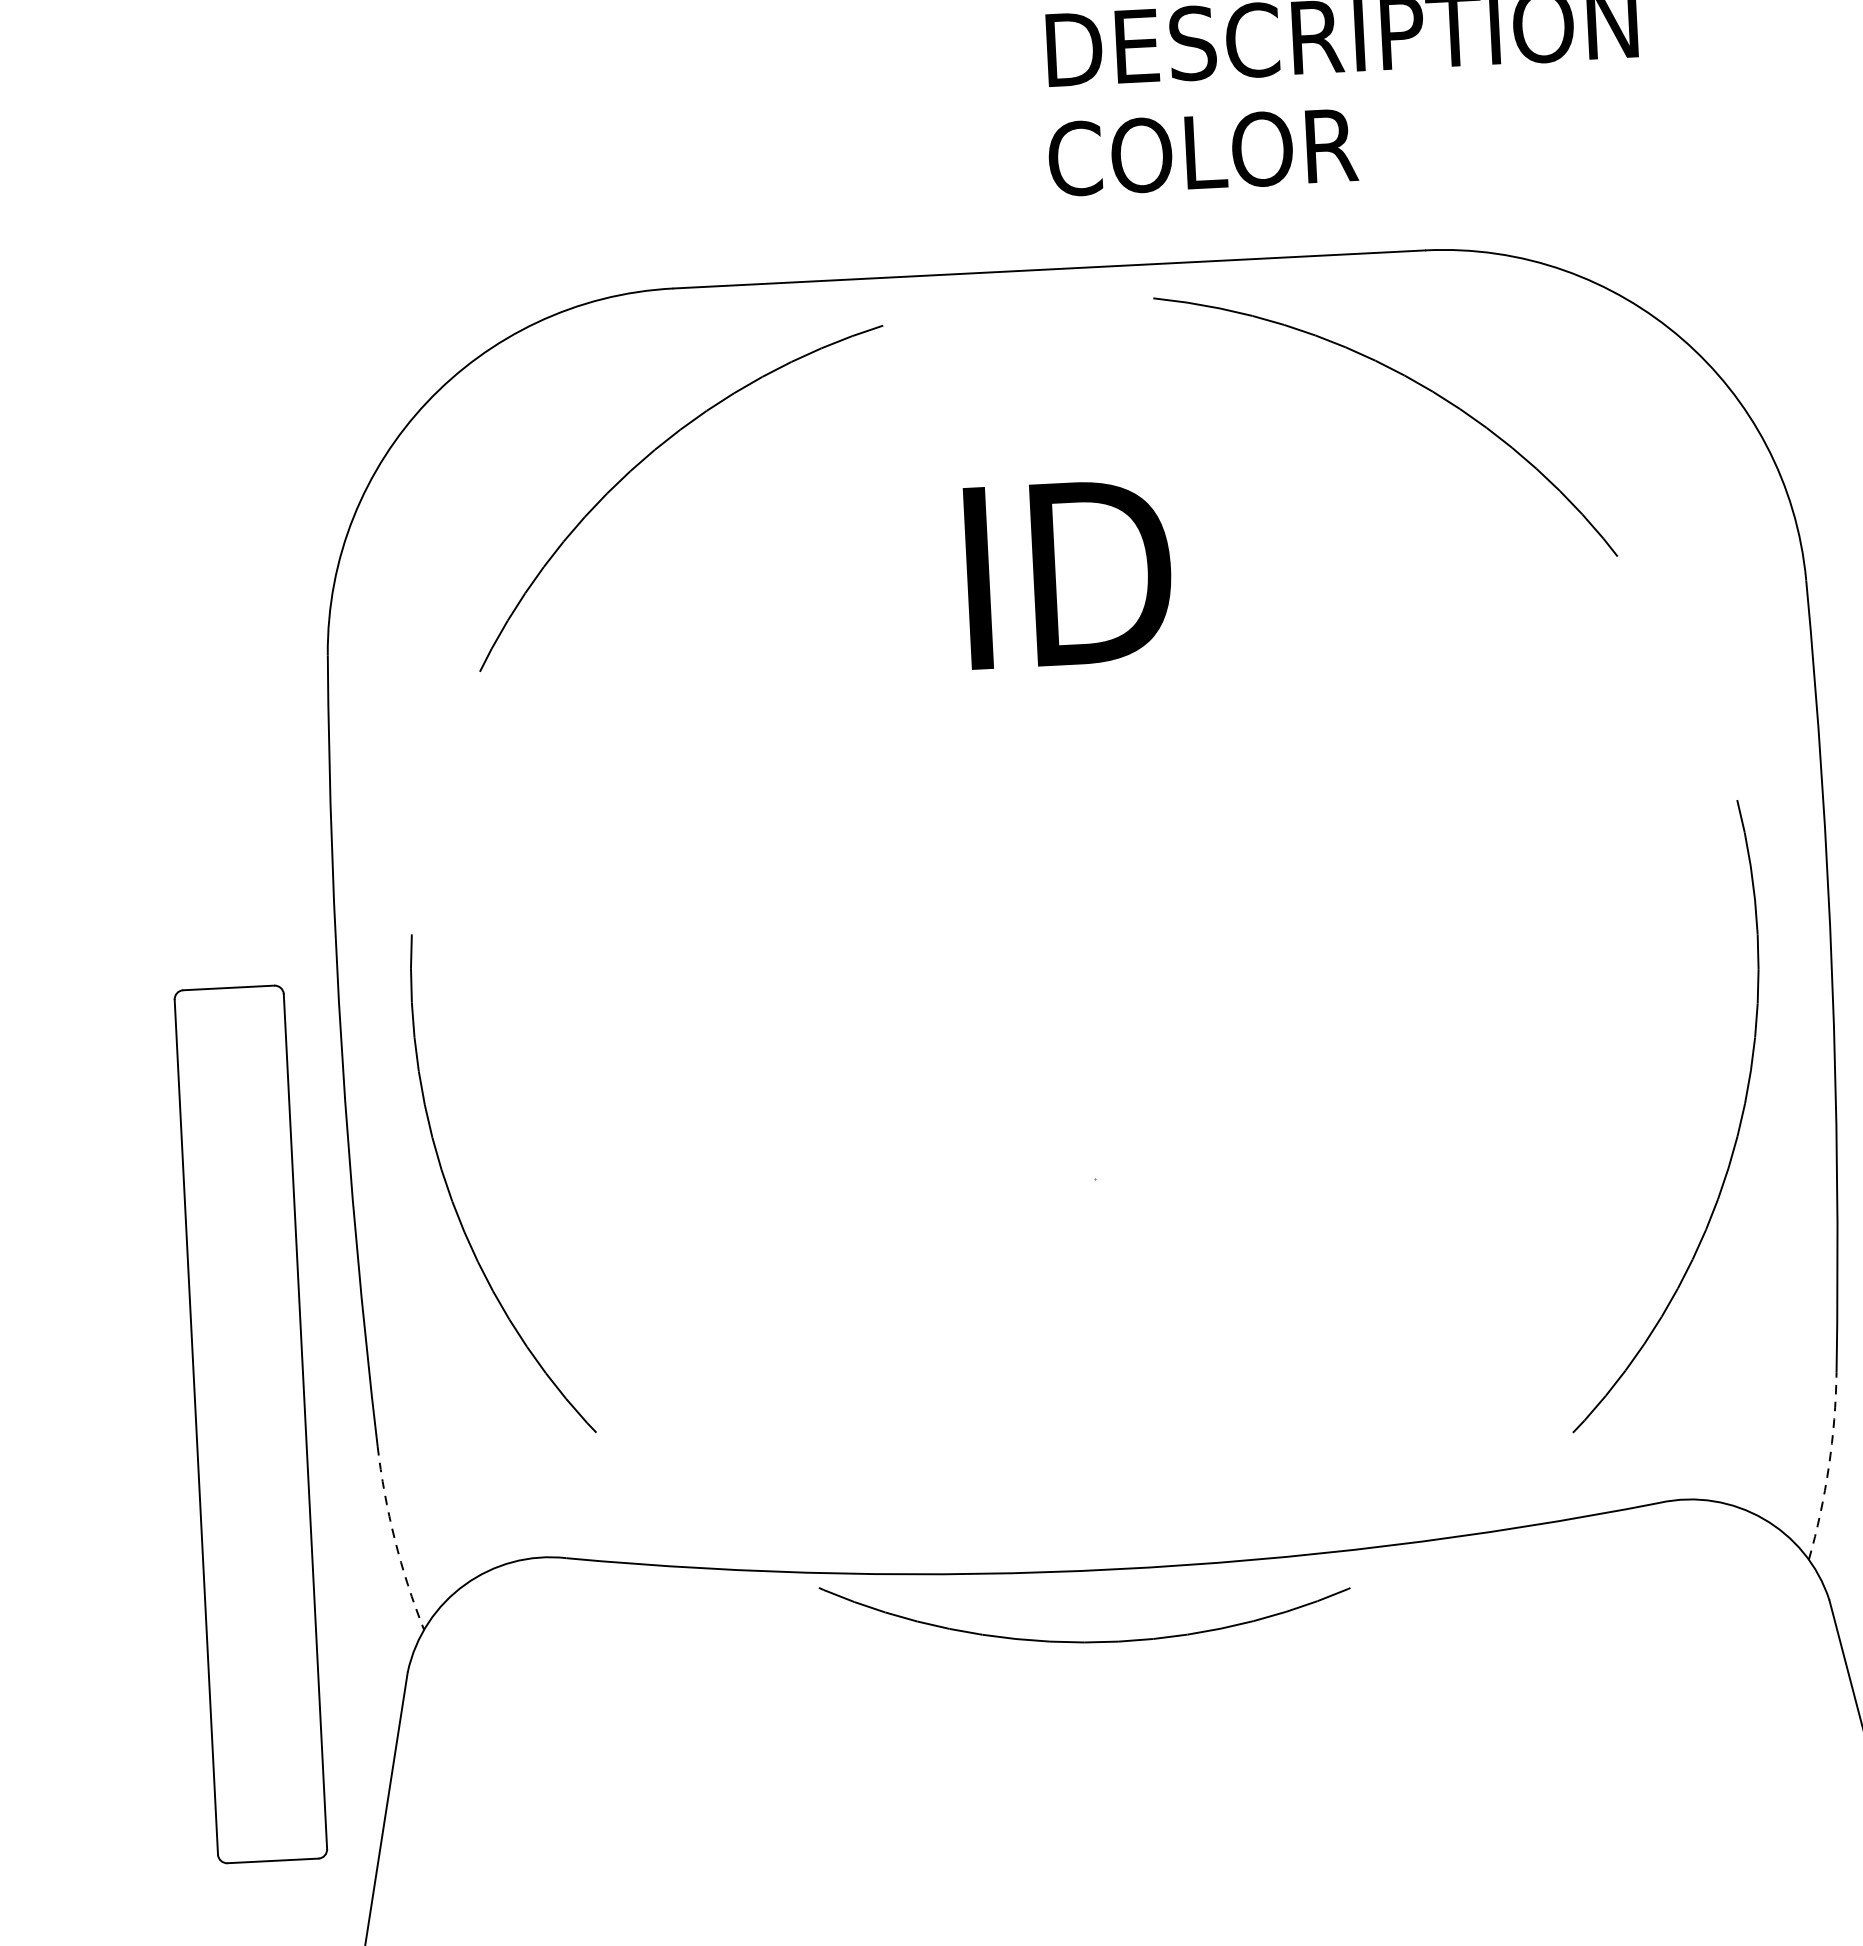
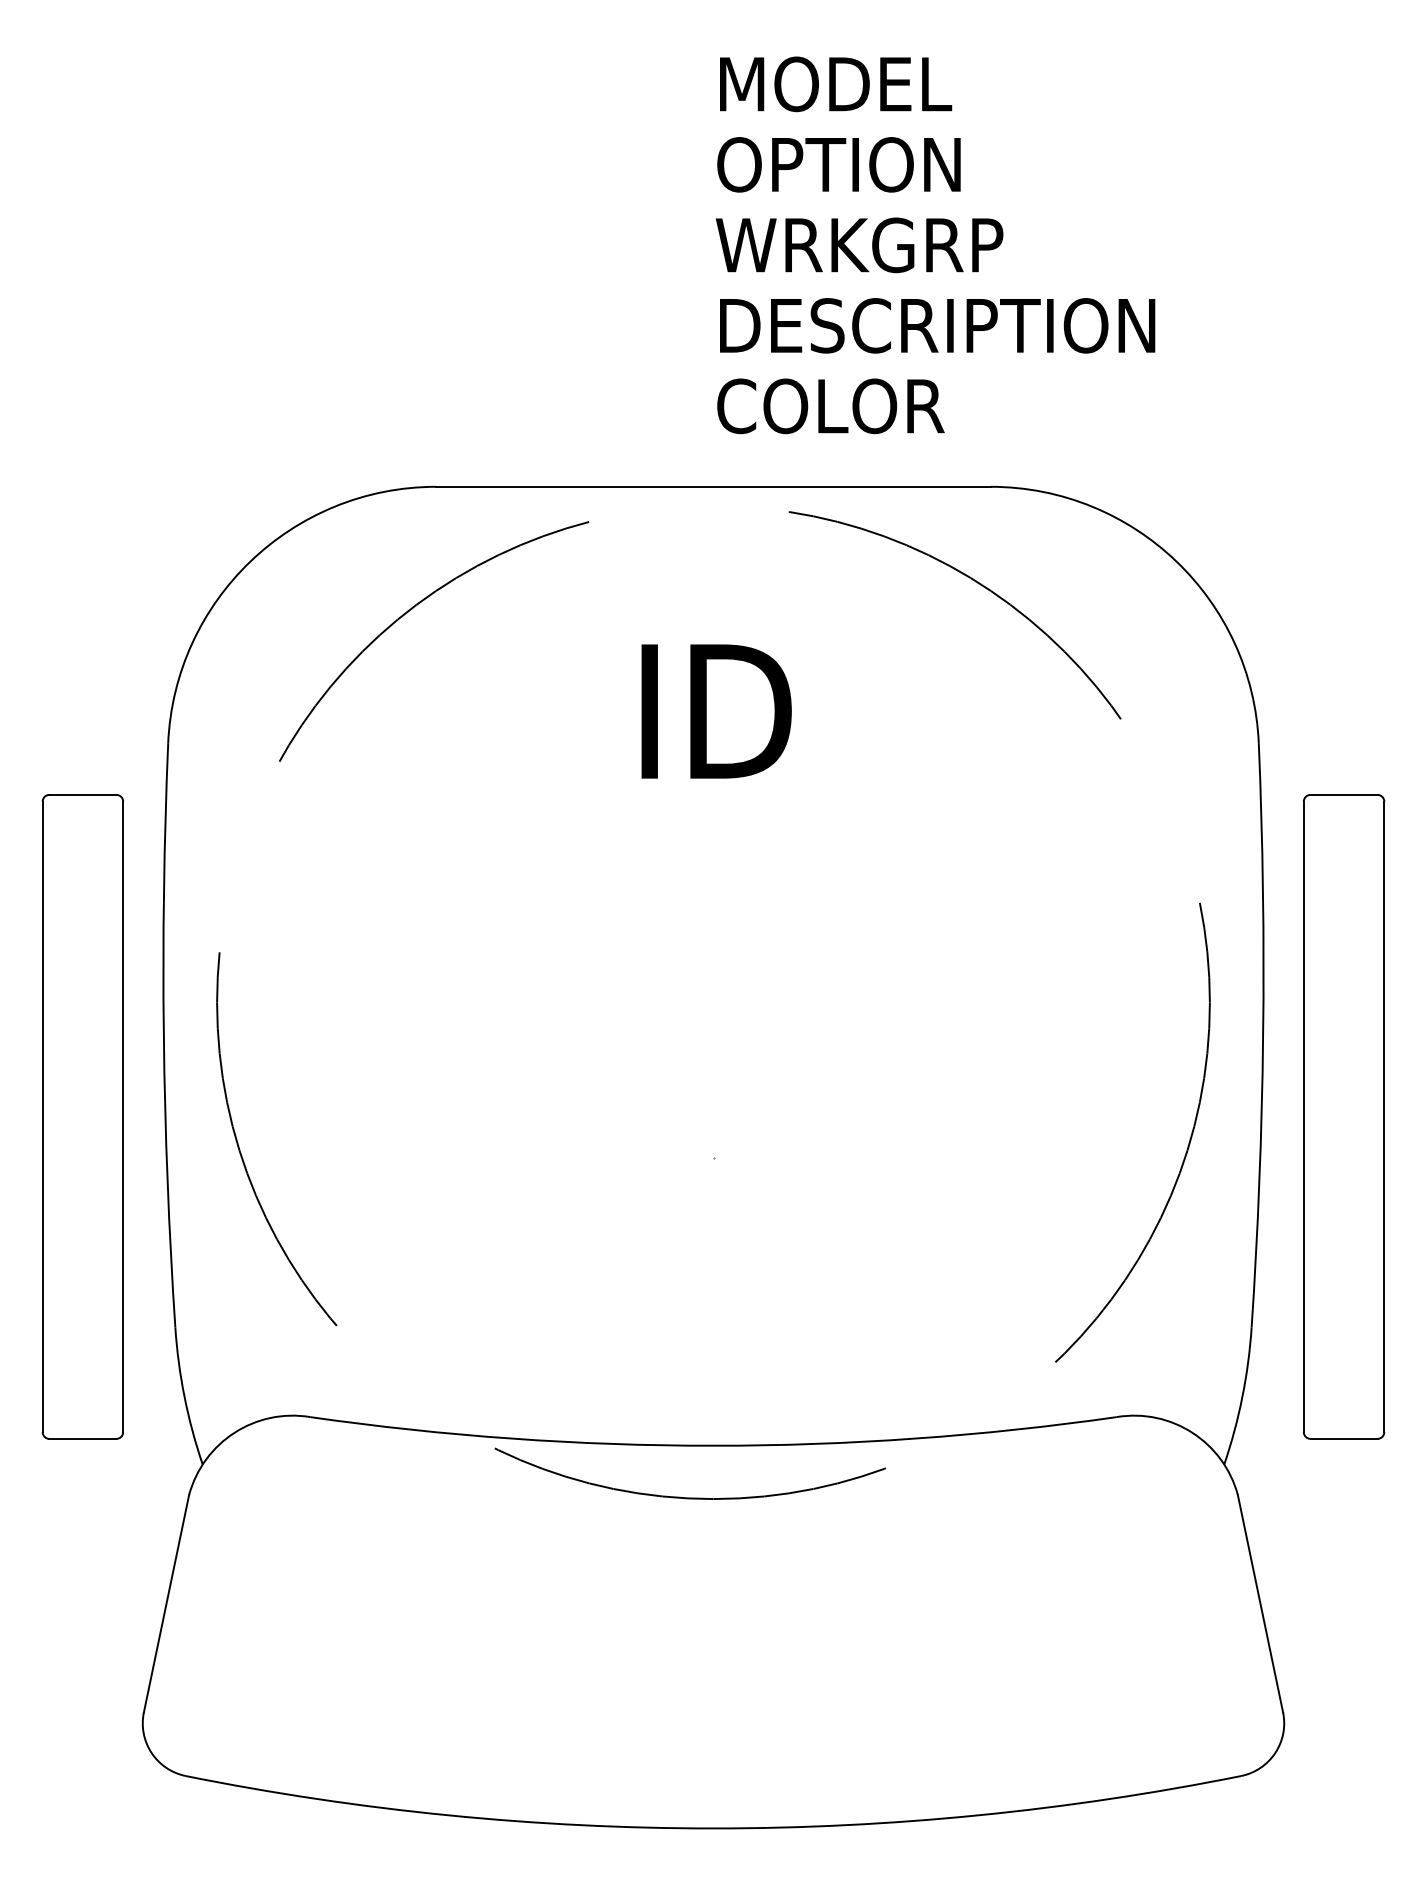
part: (250, 1423) -> (82, 1116), moved
arc: (1828, 1466) -> (1242, 1396), dashed -> solid
arc: (394, 1538) -> (184, 1396), dashed -> solid

